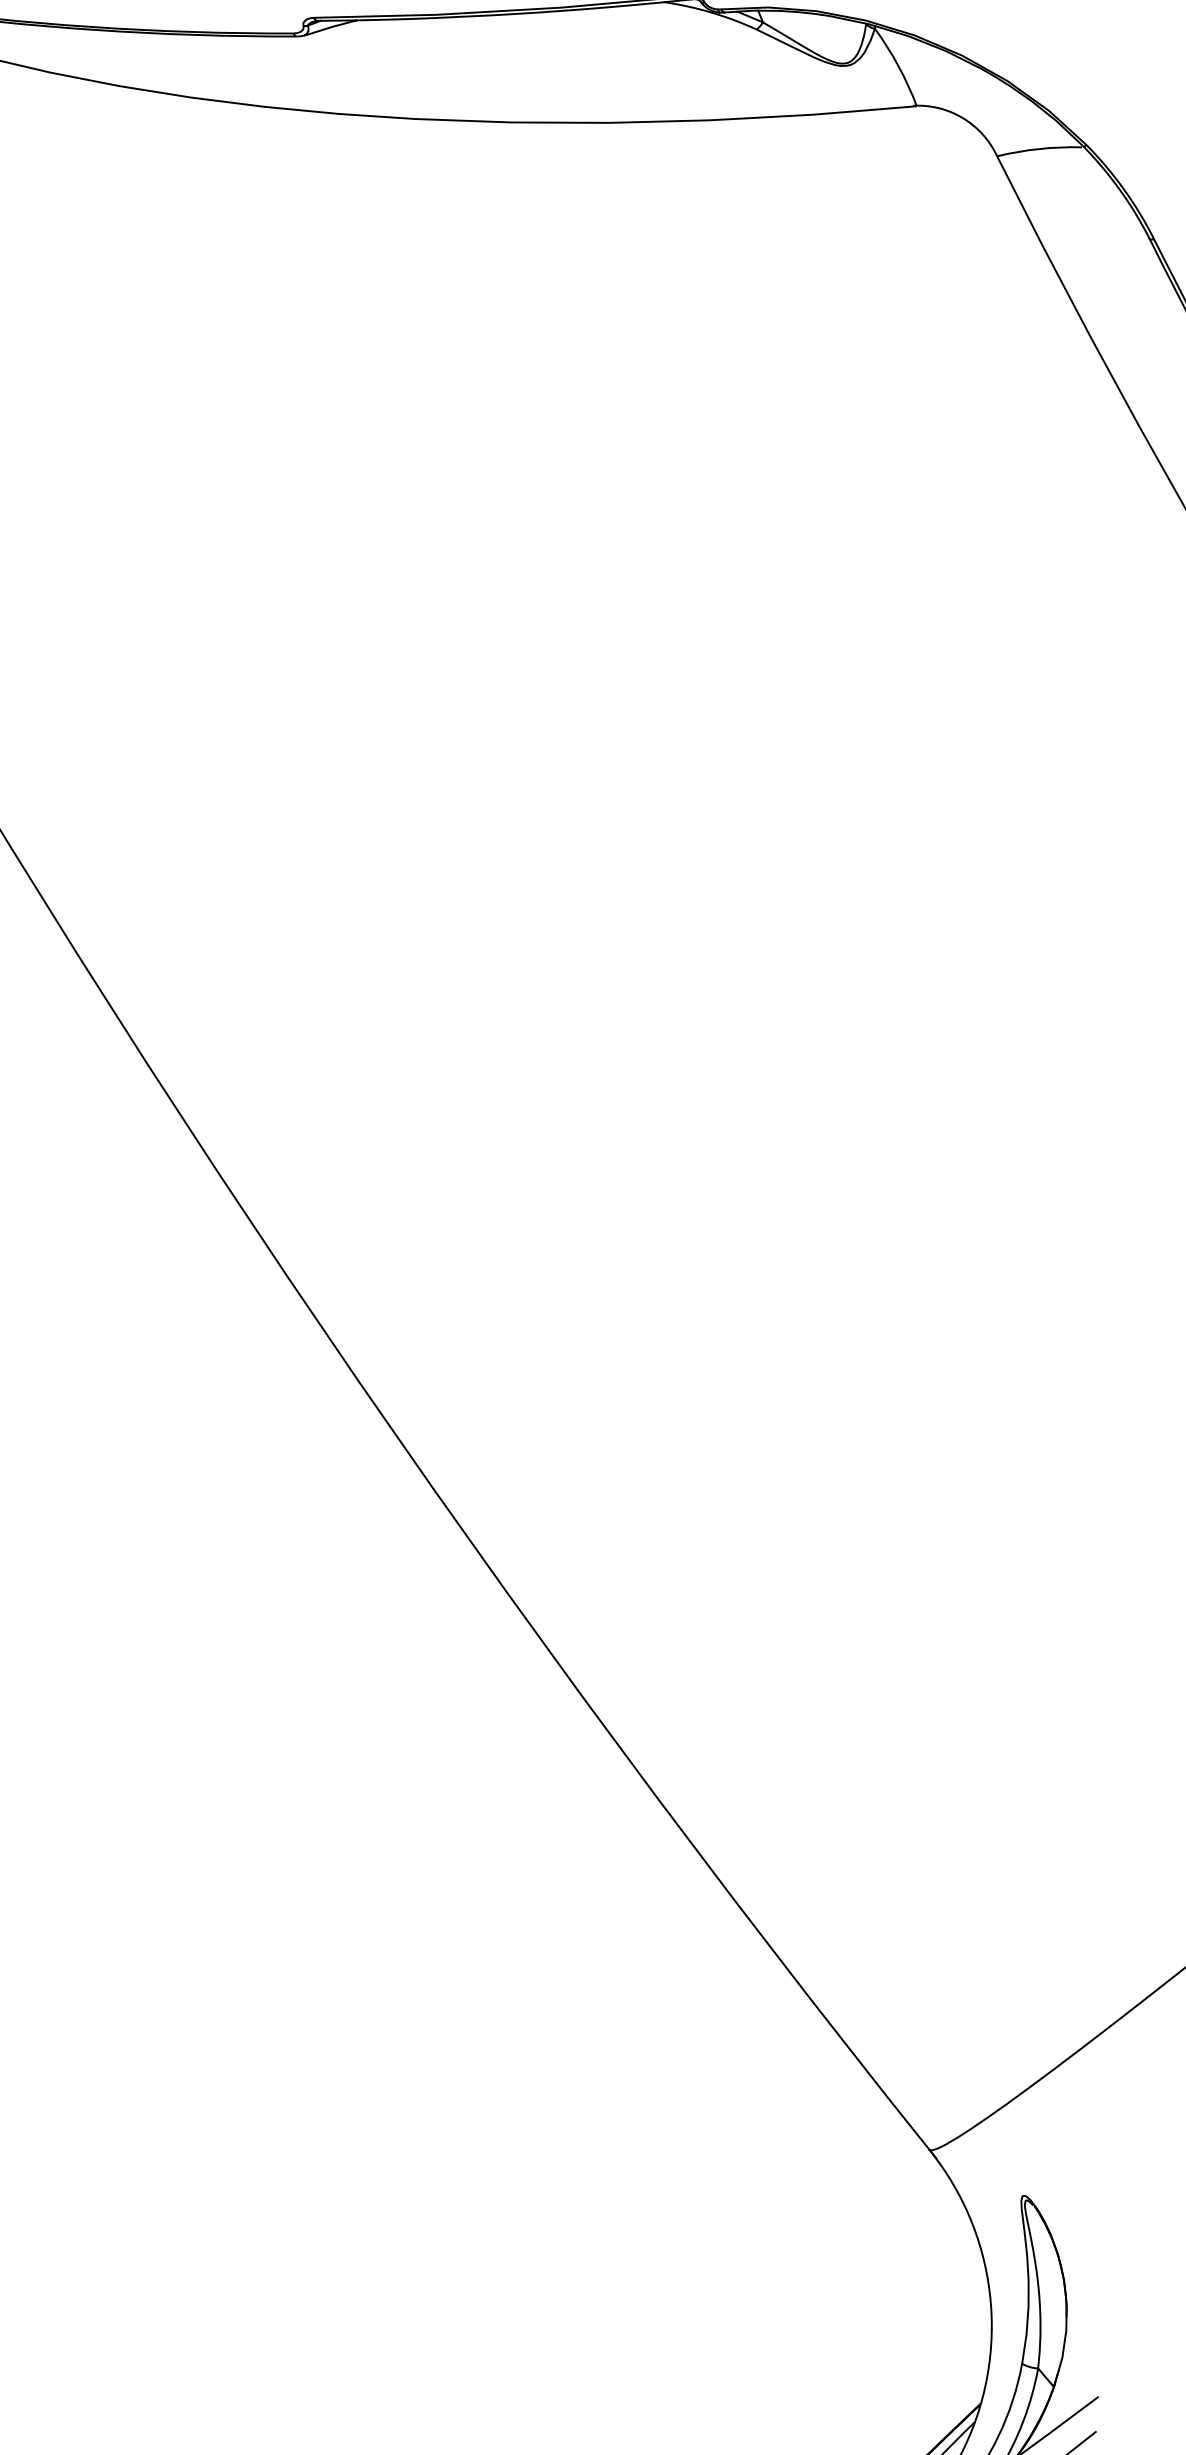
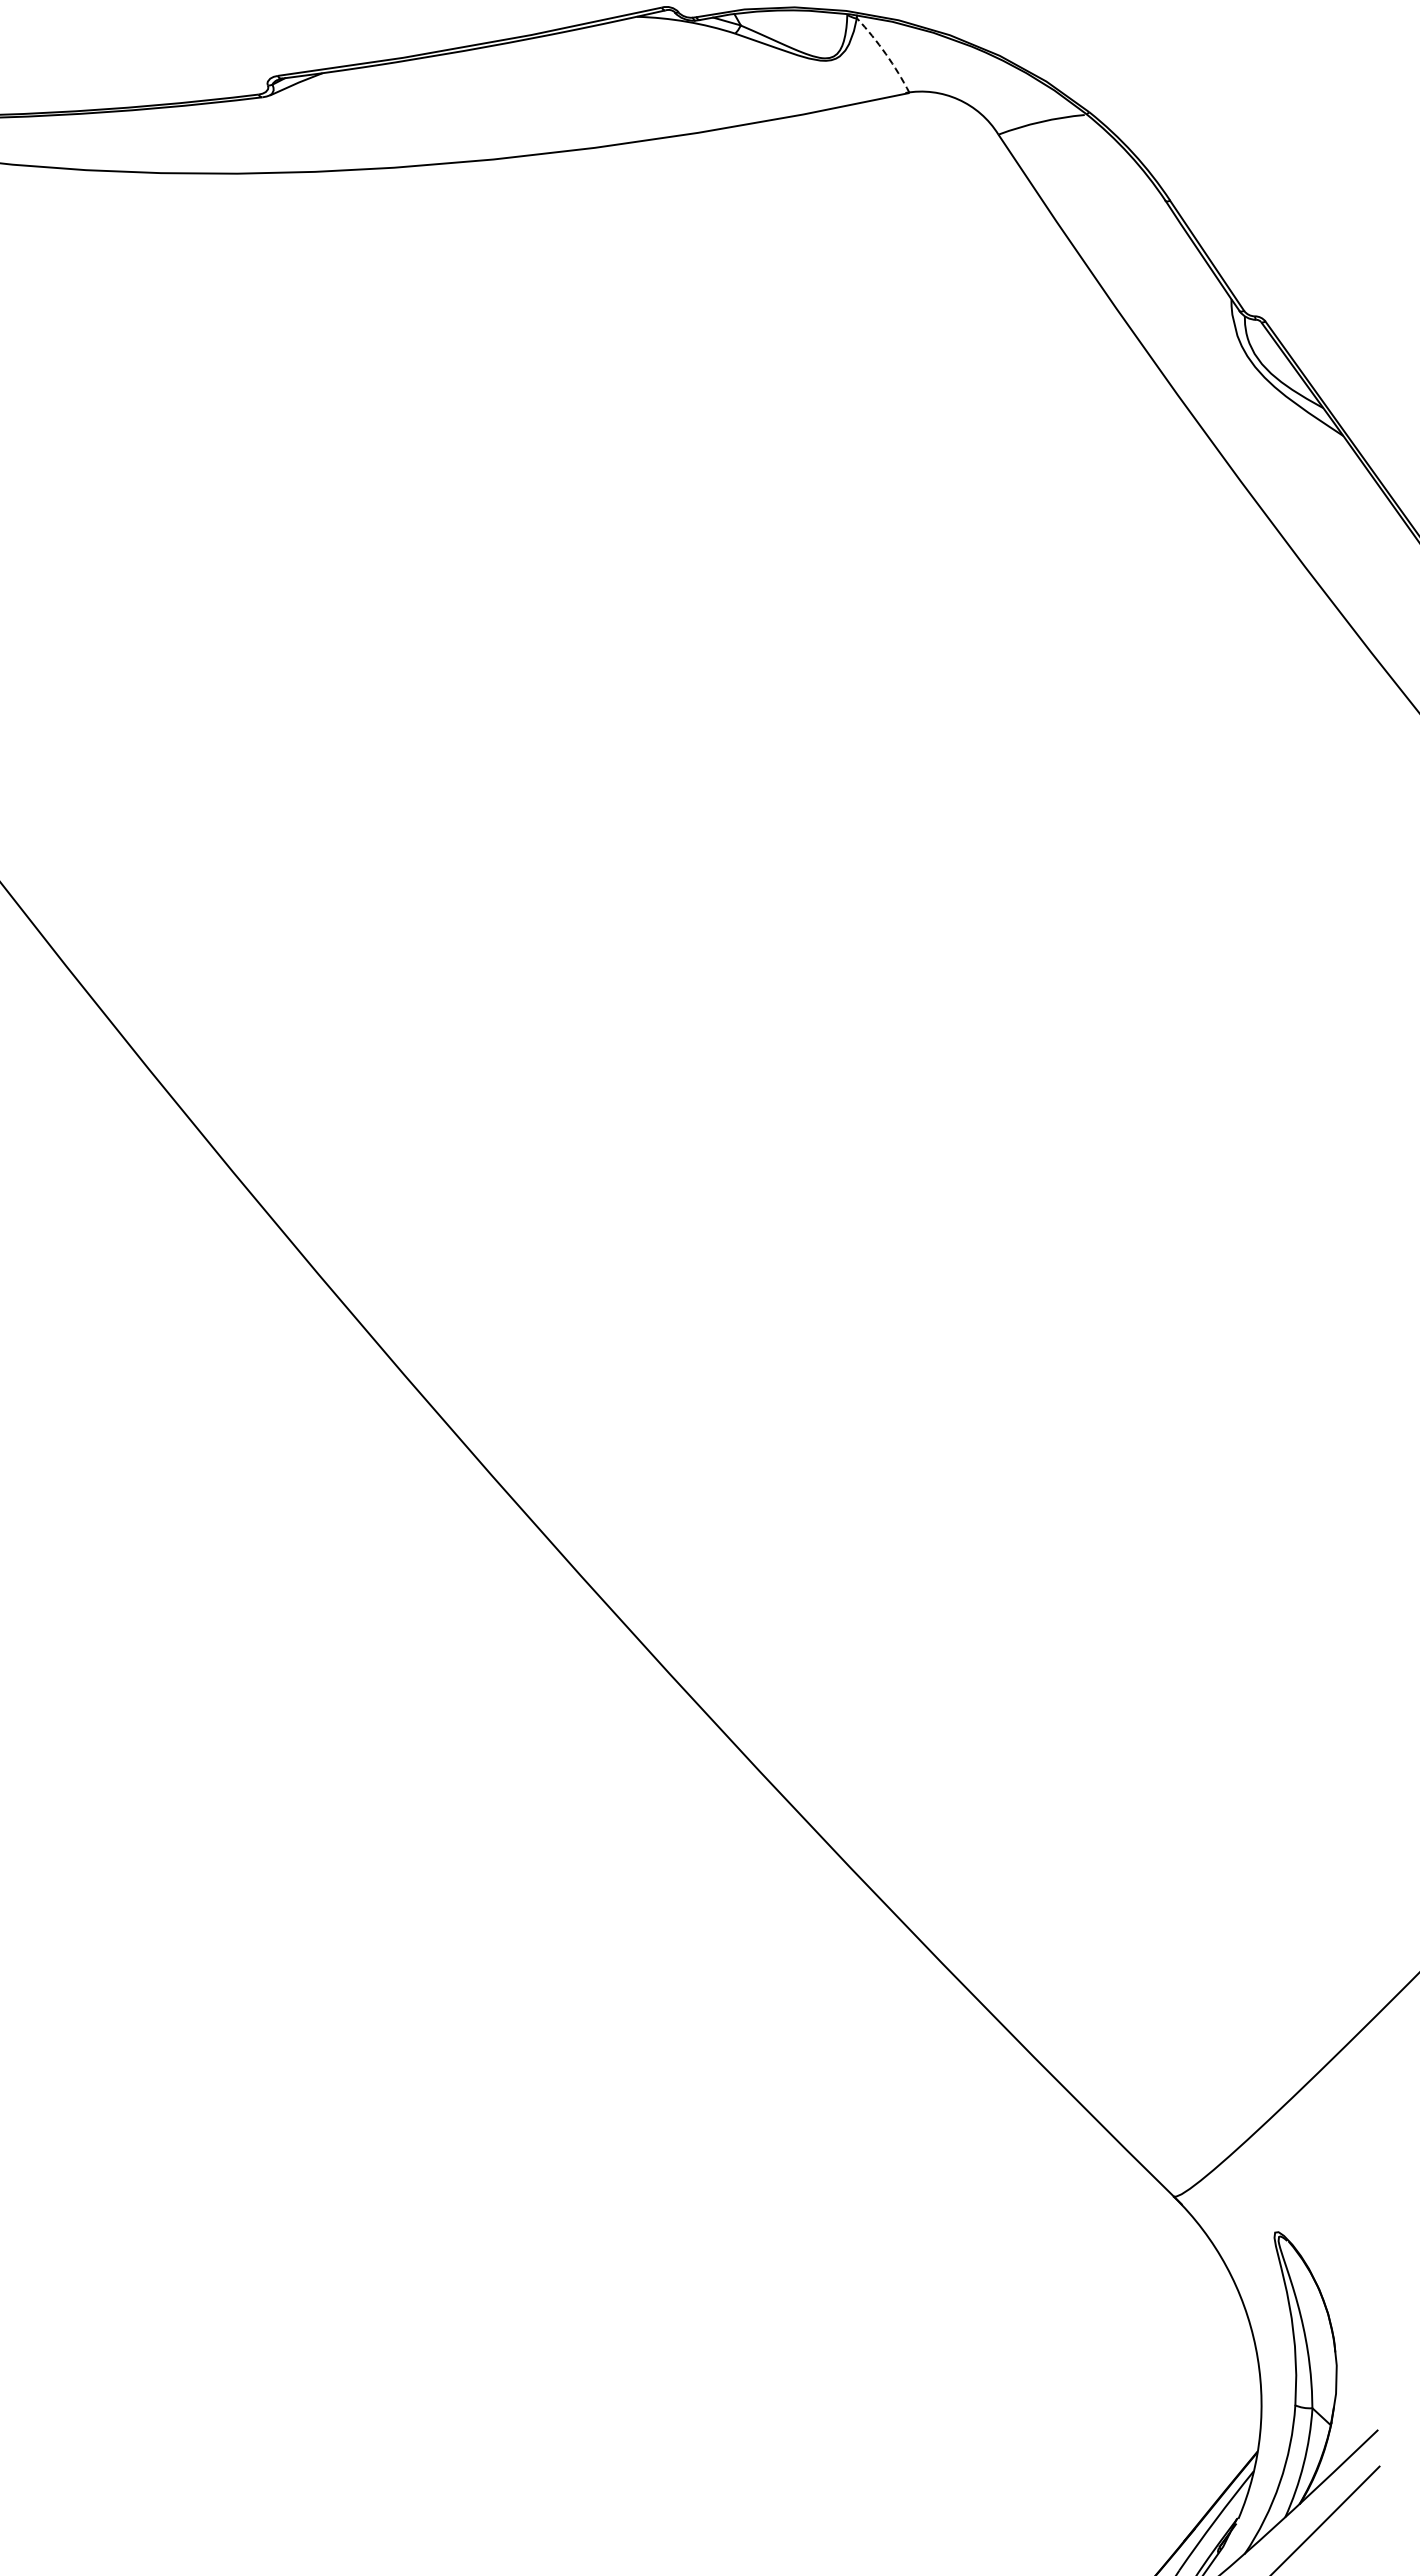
arc: (898, 65) -> (885, 53), solid -> dashed

